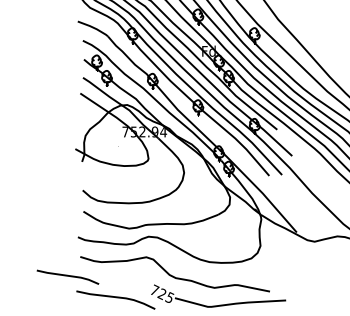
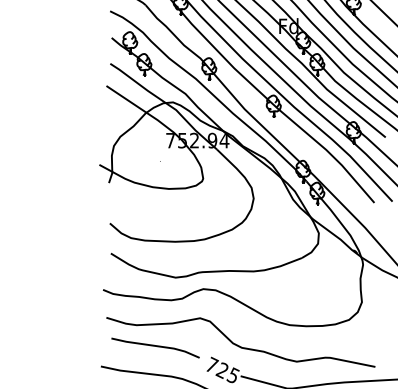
curve: (67, 276) -> (154, 346), moved

